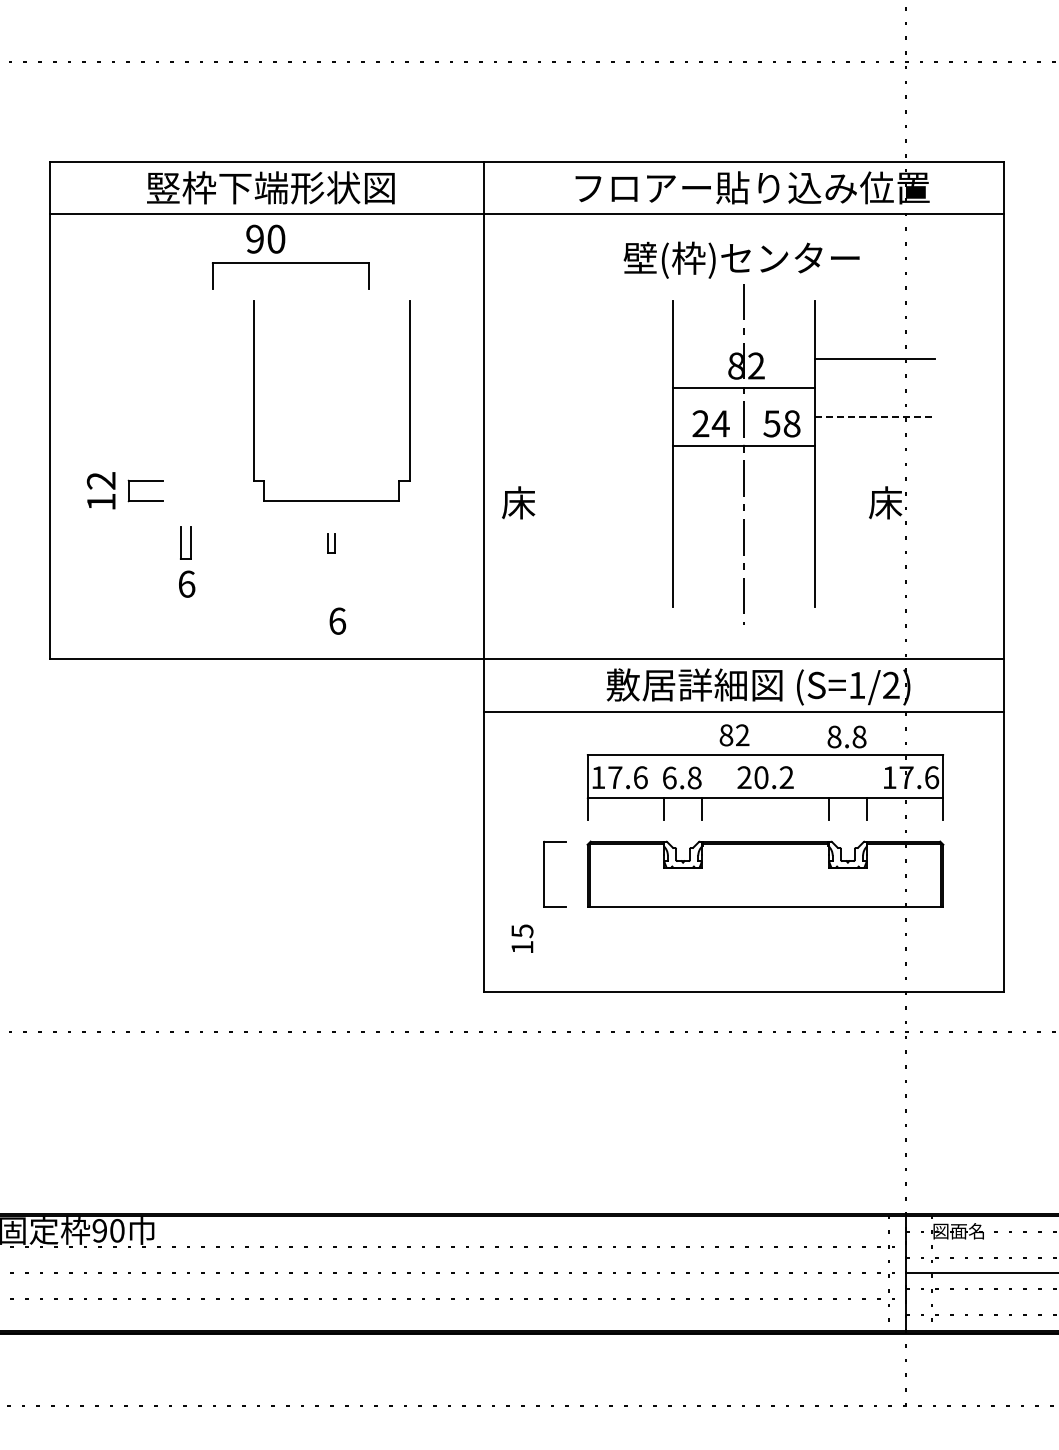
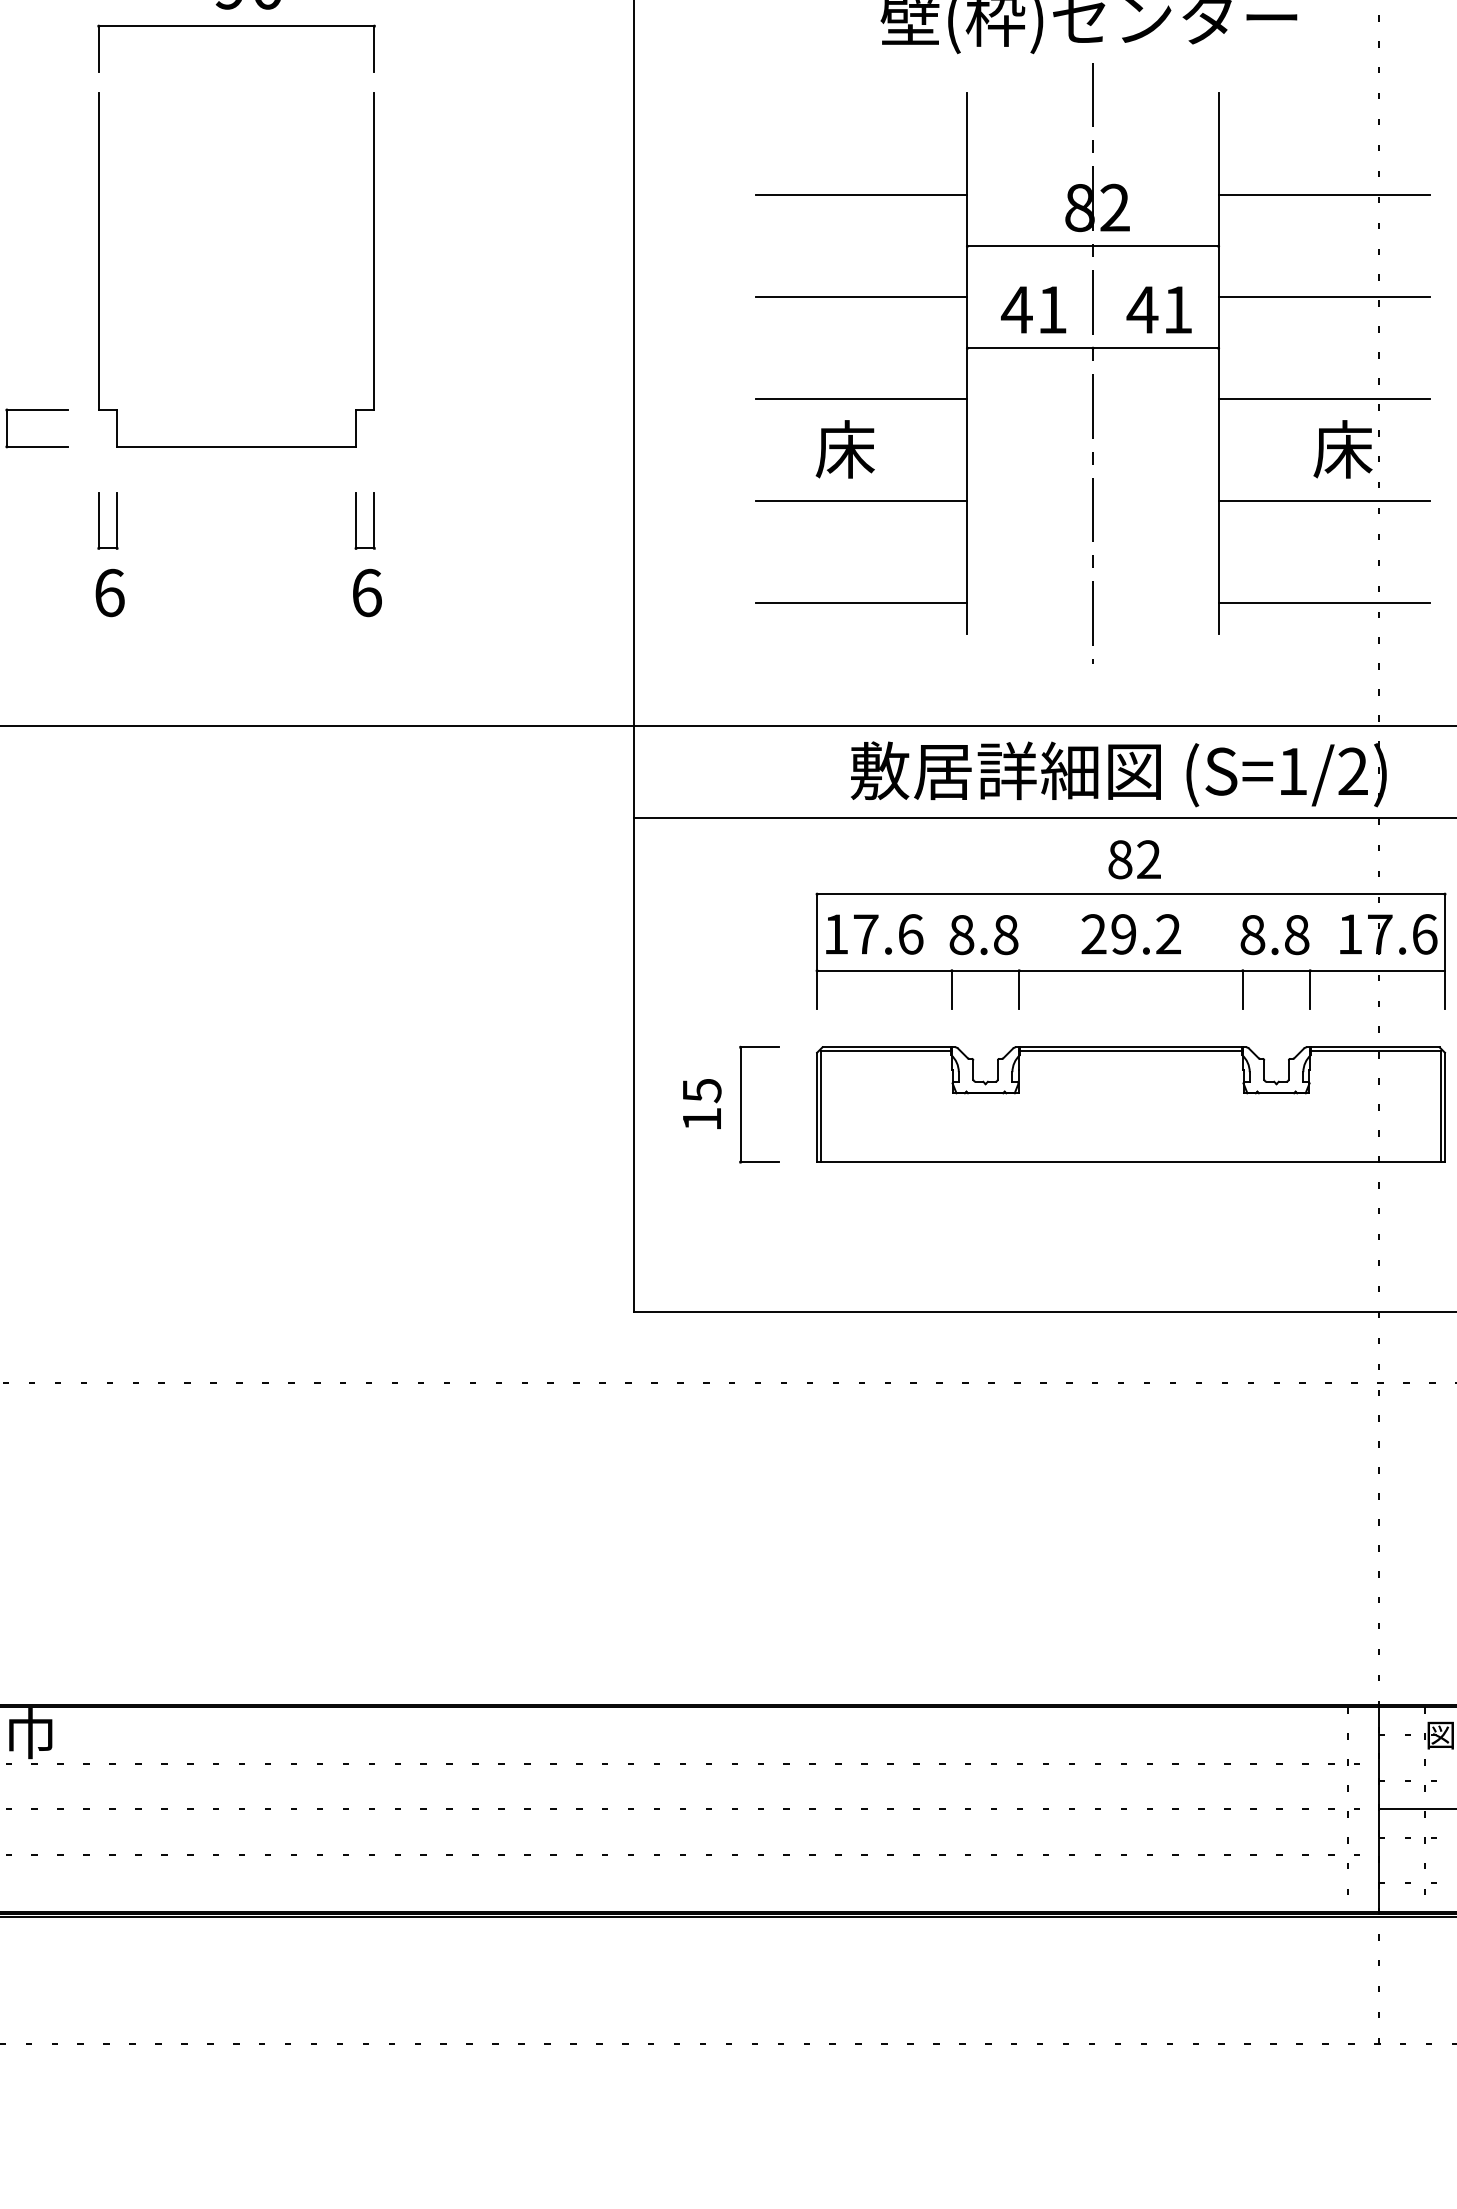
part: (290, 263) -> (236, 26), moved
line: (612, 358) -> (861, 194), added
part: (254, 400) -> (100, 268), moved
line: (612, 416) -> (861, 296), added
line: (874, 416) -> (1323, 296), dashed -> solid
text: (710, 423) -> (1033, 309), 24 -> 41
text: (781, 423) -> (1159, 309), 58 -> 41
line: (612, 474) -> (861, 399), added
line: (874, 474) -> (1323, 399), added
text: (518, 502) -> (845, 448), moved
line: (612, 532) -> (861, 501), added
line: (874, 532) -> (1323, 501), added
part: (331, 542) -> (365, 519), size x1.67
line: (612, 590) -> (861, 604), added
line: (874, 590) -> (1323, 604), added
text: (337, 620) -> (366, 591), moved
text: (734, 735) -> (1134, 859), moved
text: (846, 736) -> (1274, 934), moved
text: (669, 777) -> (961, 934), 6.8 -> 8.8
text: (761, 777) -> (1124, 934), 20.2 -> 29.2
text: (522, 938) -> (702, 1103), moved

